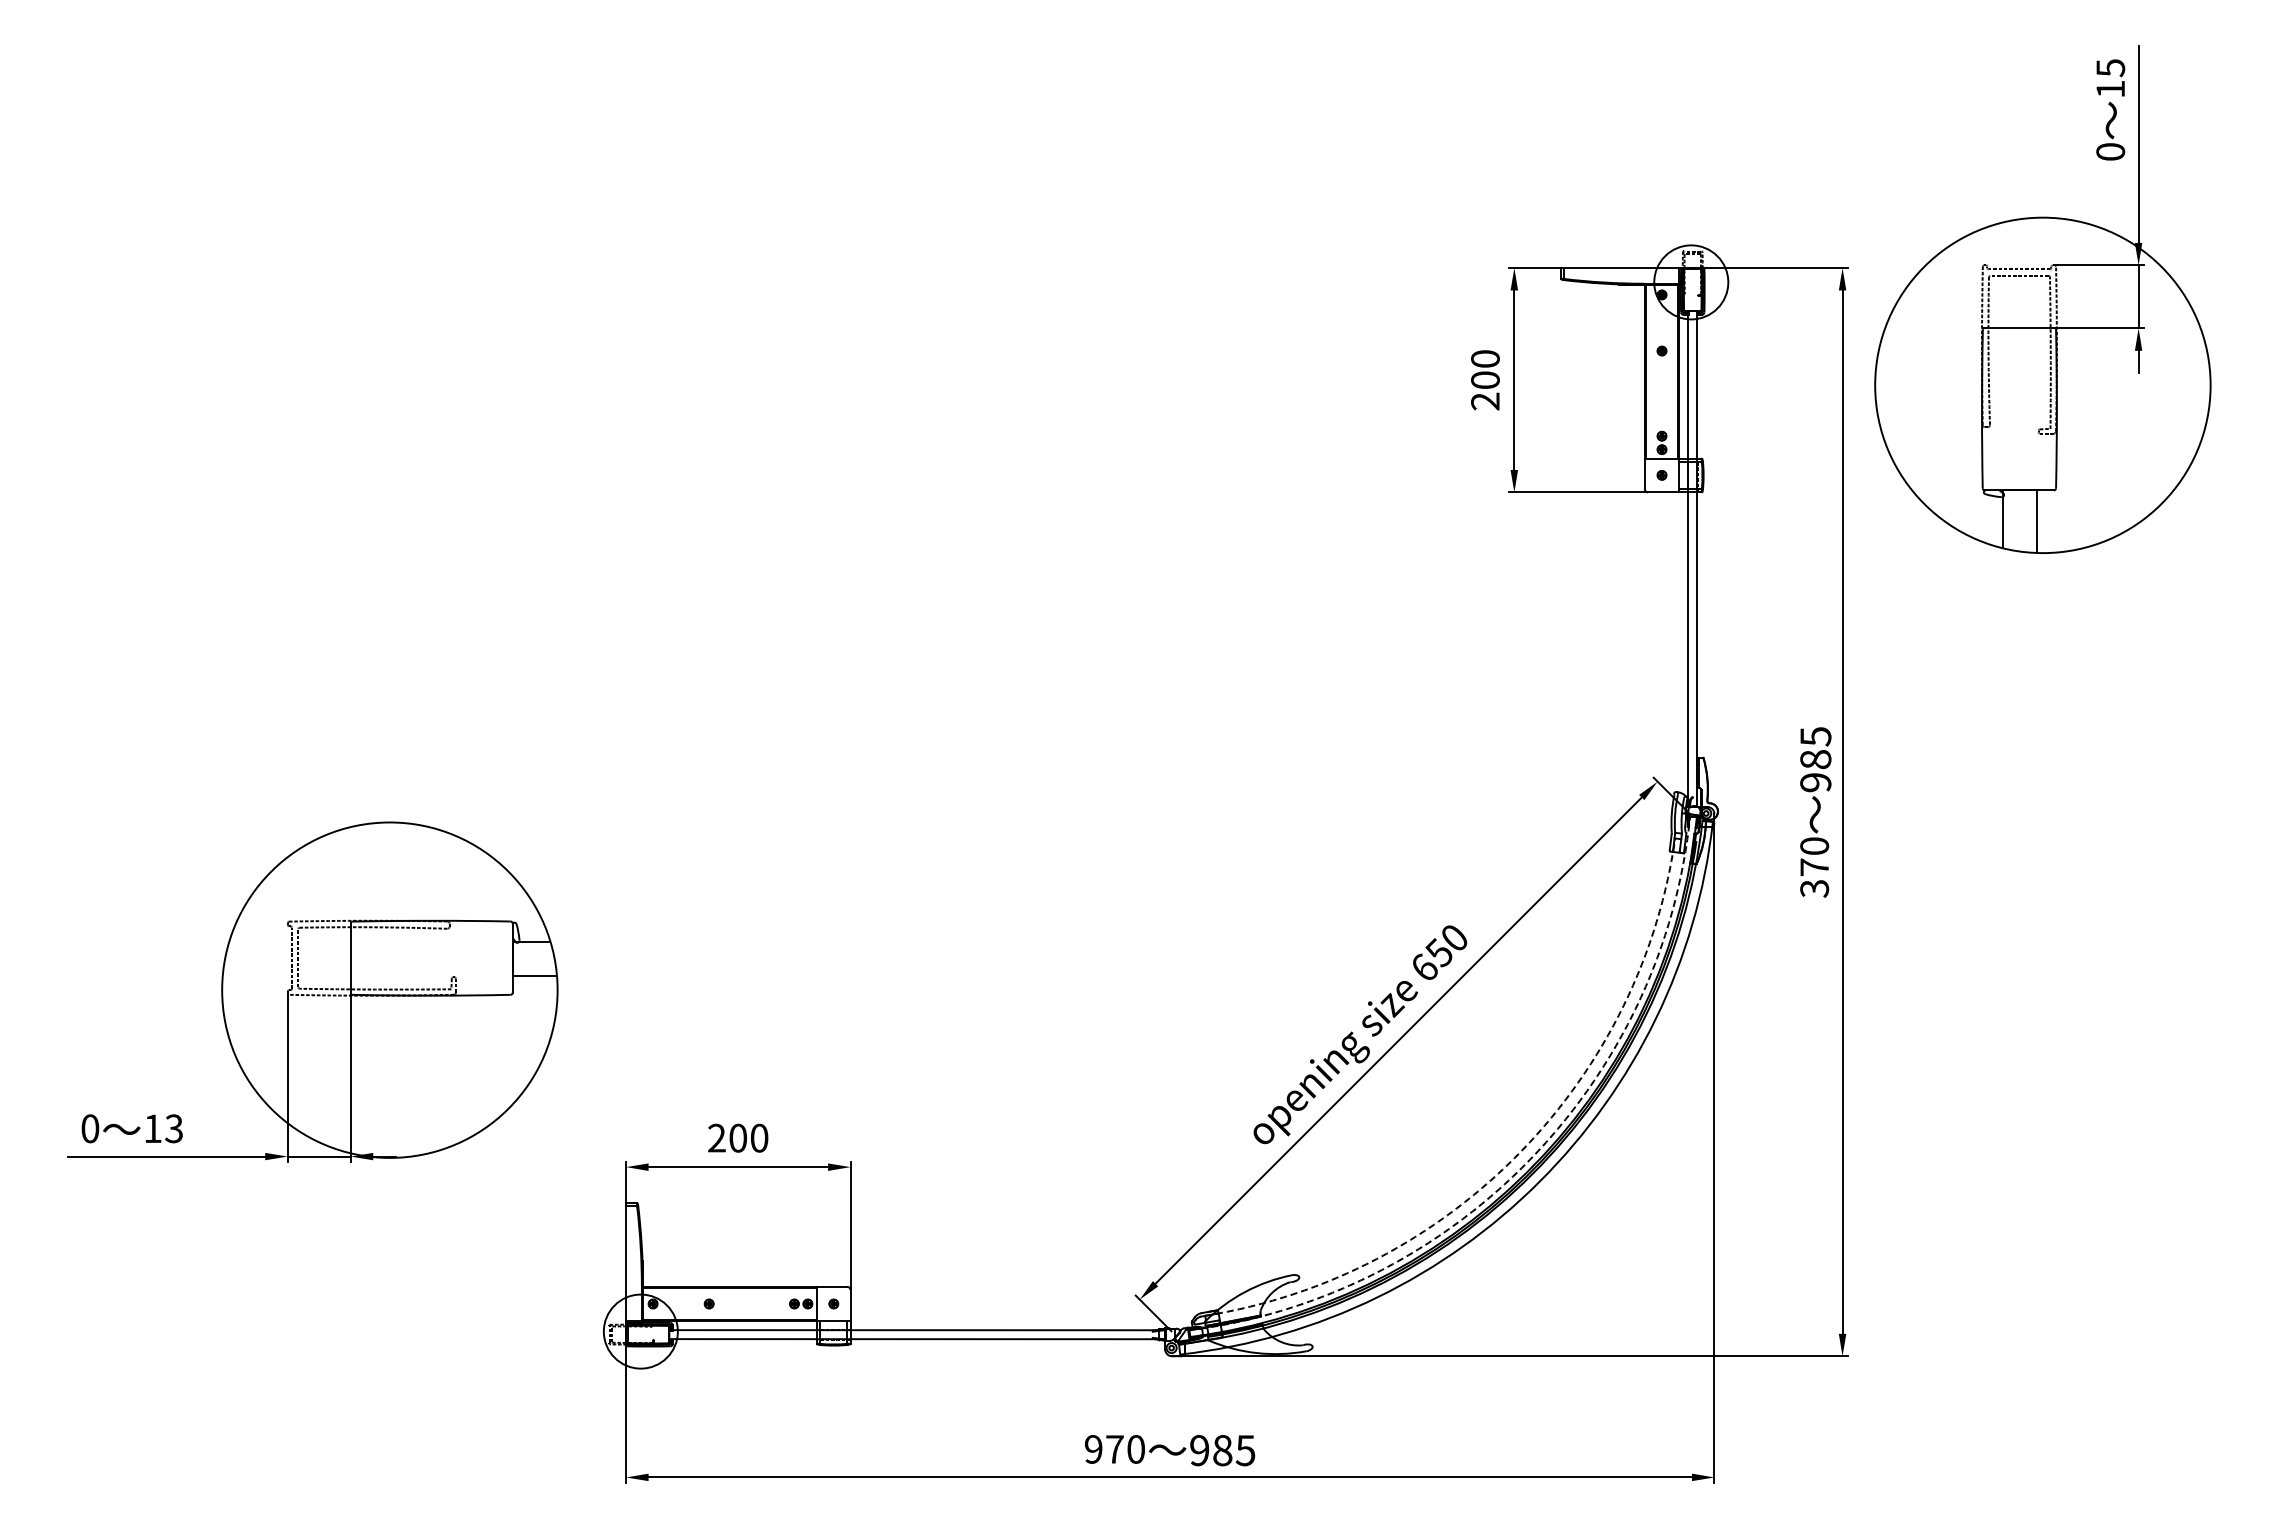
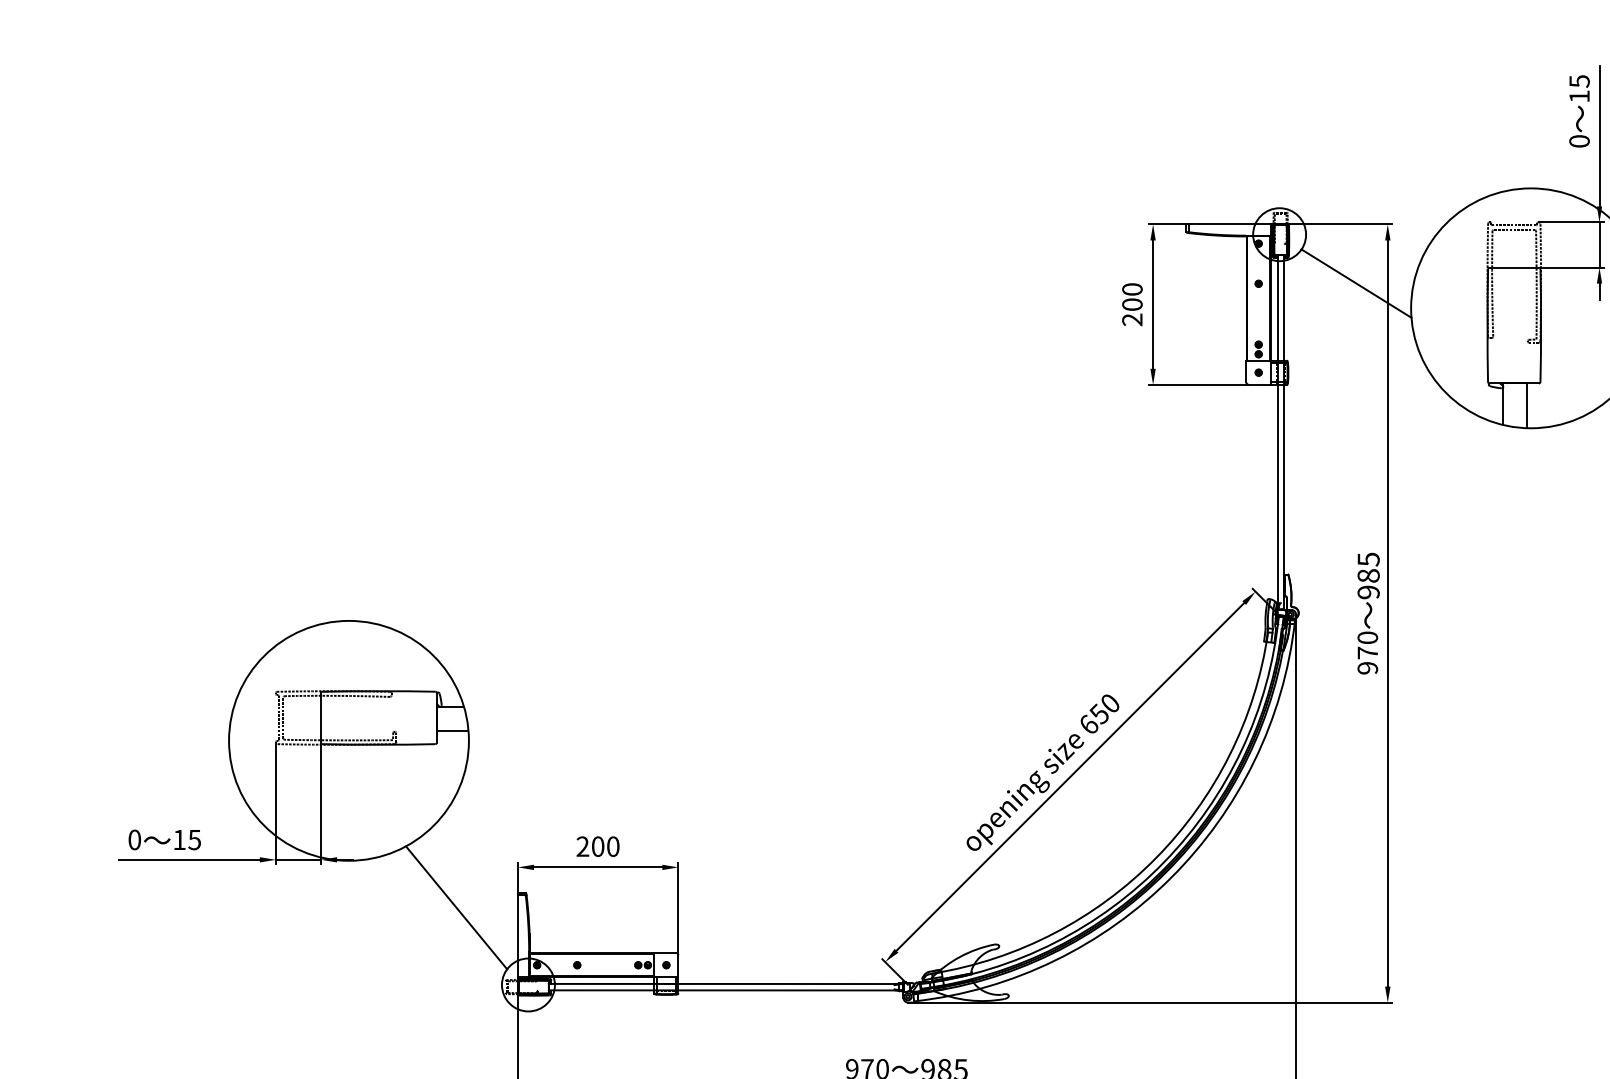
line: (1798, 350) -> (1356, 283), added
text: (1814, 888) -> (1367, 668), 370 -> 970
text: (173, 1128) -> (194, 839), 13 -> 15
arc: (1518, 1154) -> (1156, 858), dashed -> solid
arc: (1530, 1159) -> (1164, 861), dashed -> solid
line: (540, 1223) -> (456, 907), added

